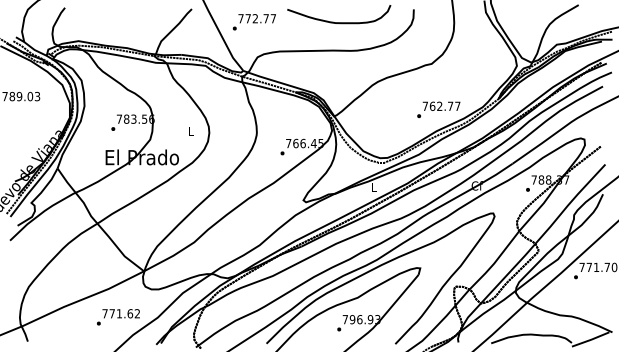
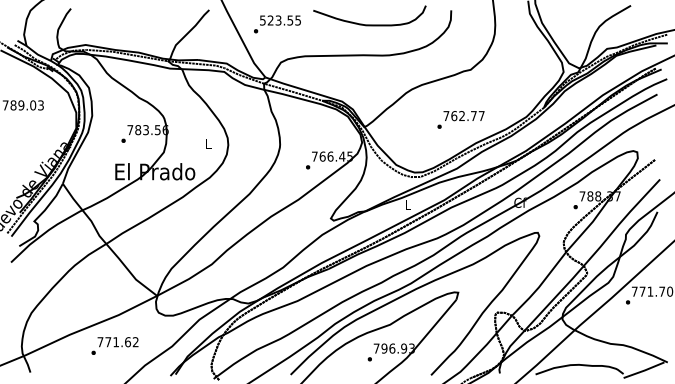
text: (256, 18) -> (279, 20), 772.77 -> 523.55
text: (438, 109) -> (460, 119), moved
text: (118, 317) -> (115, 346), moved

